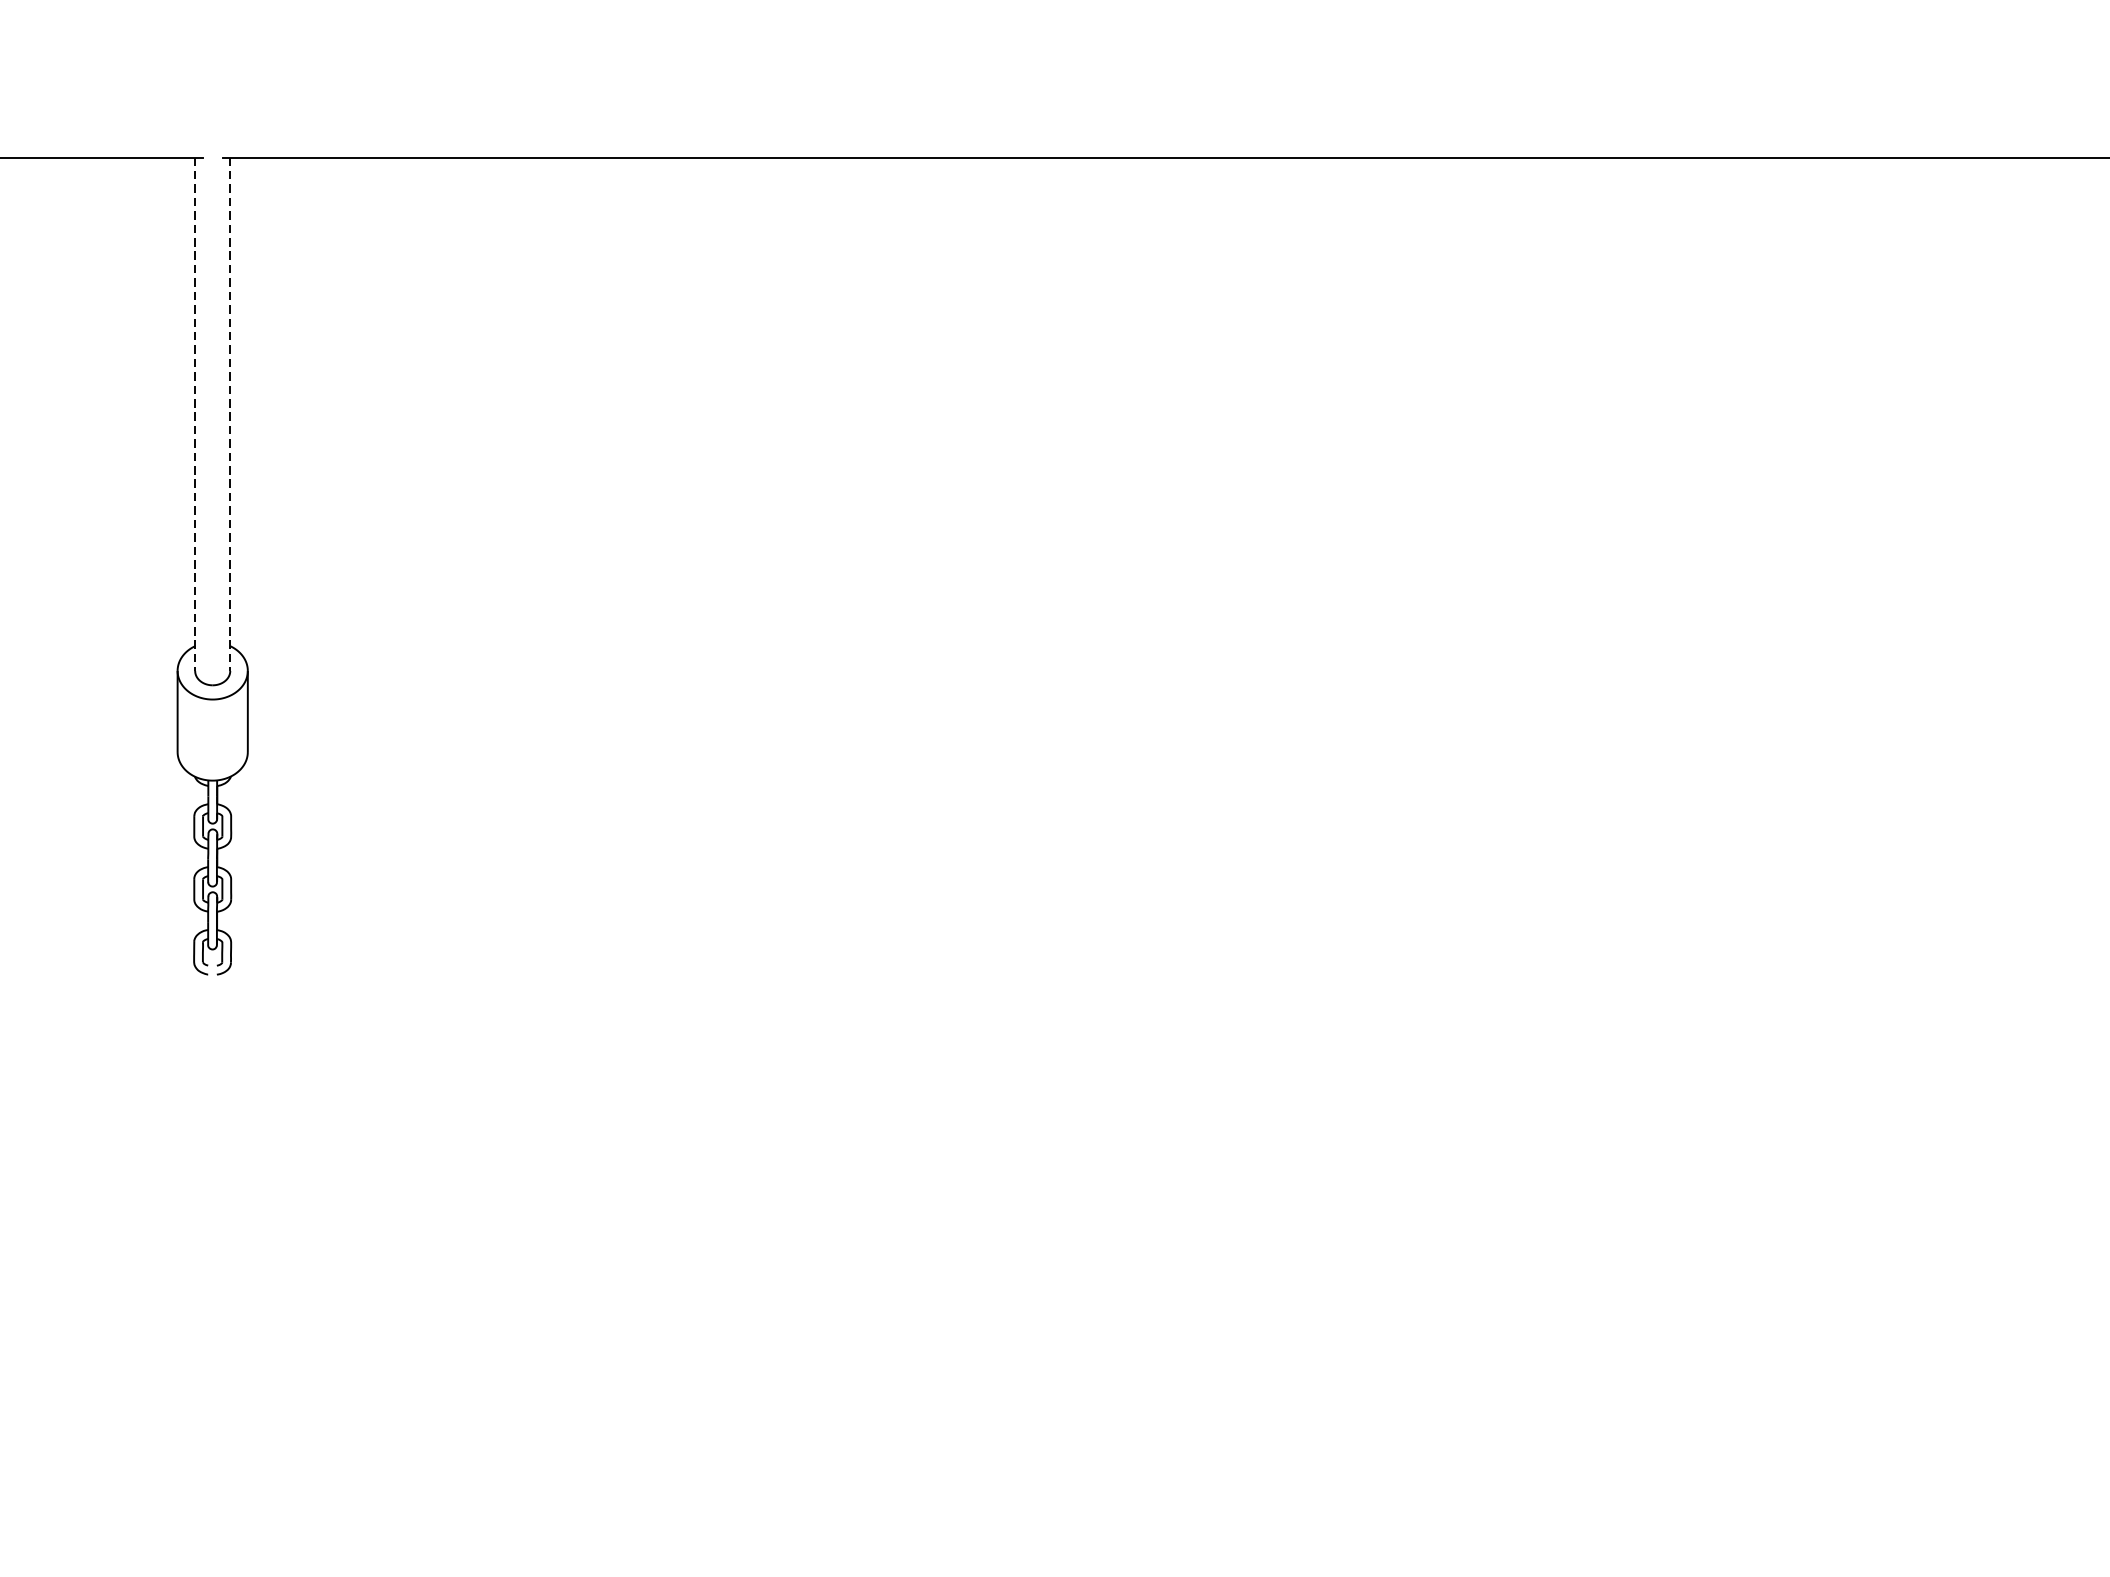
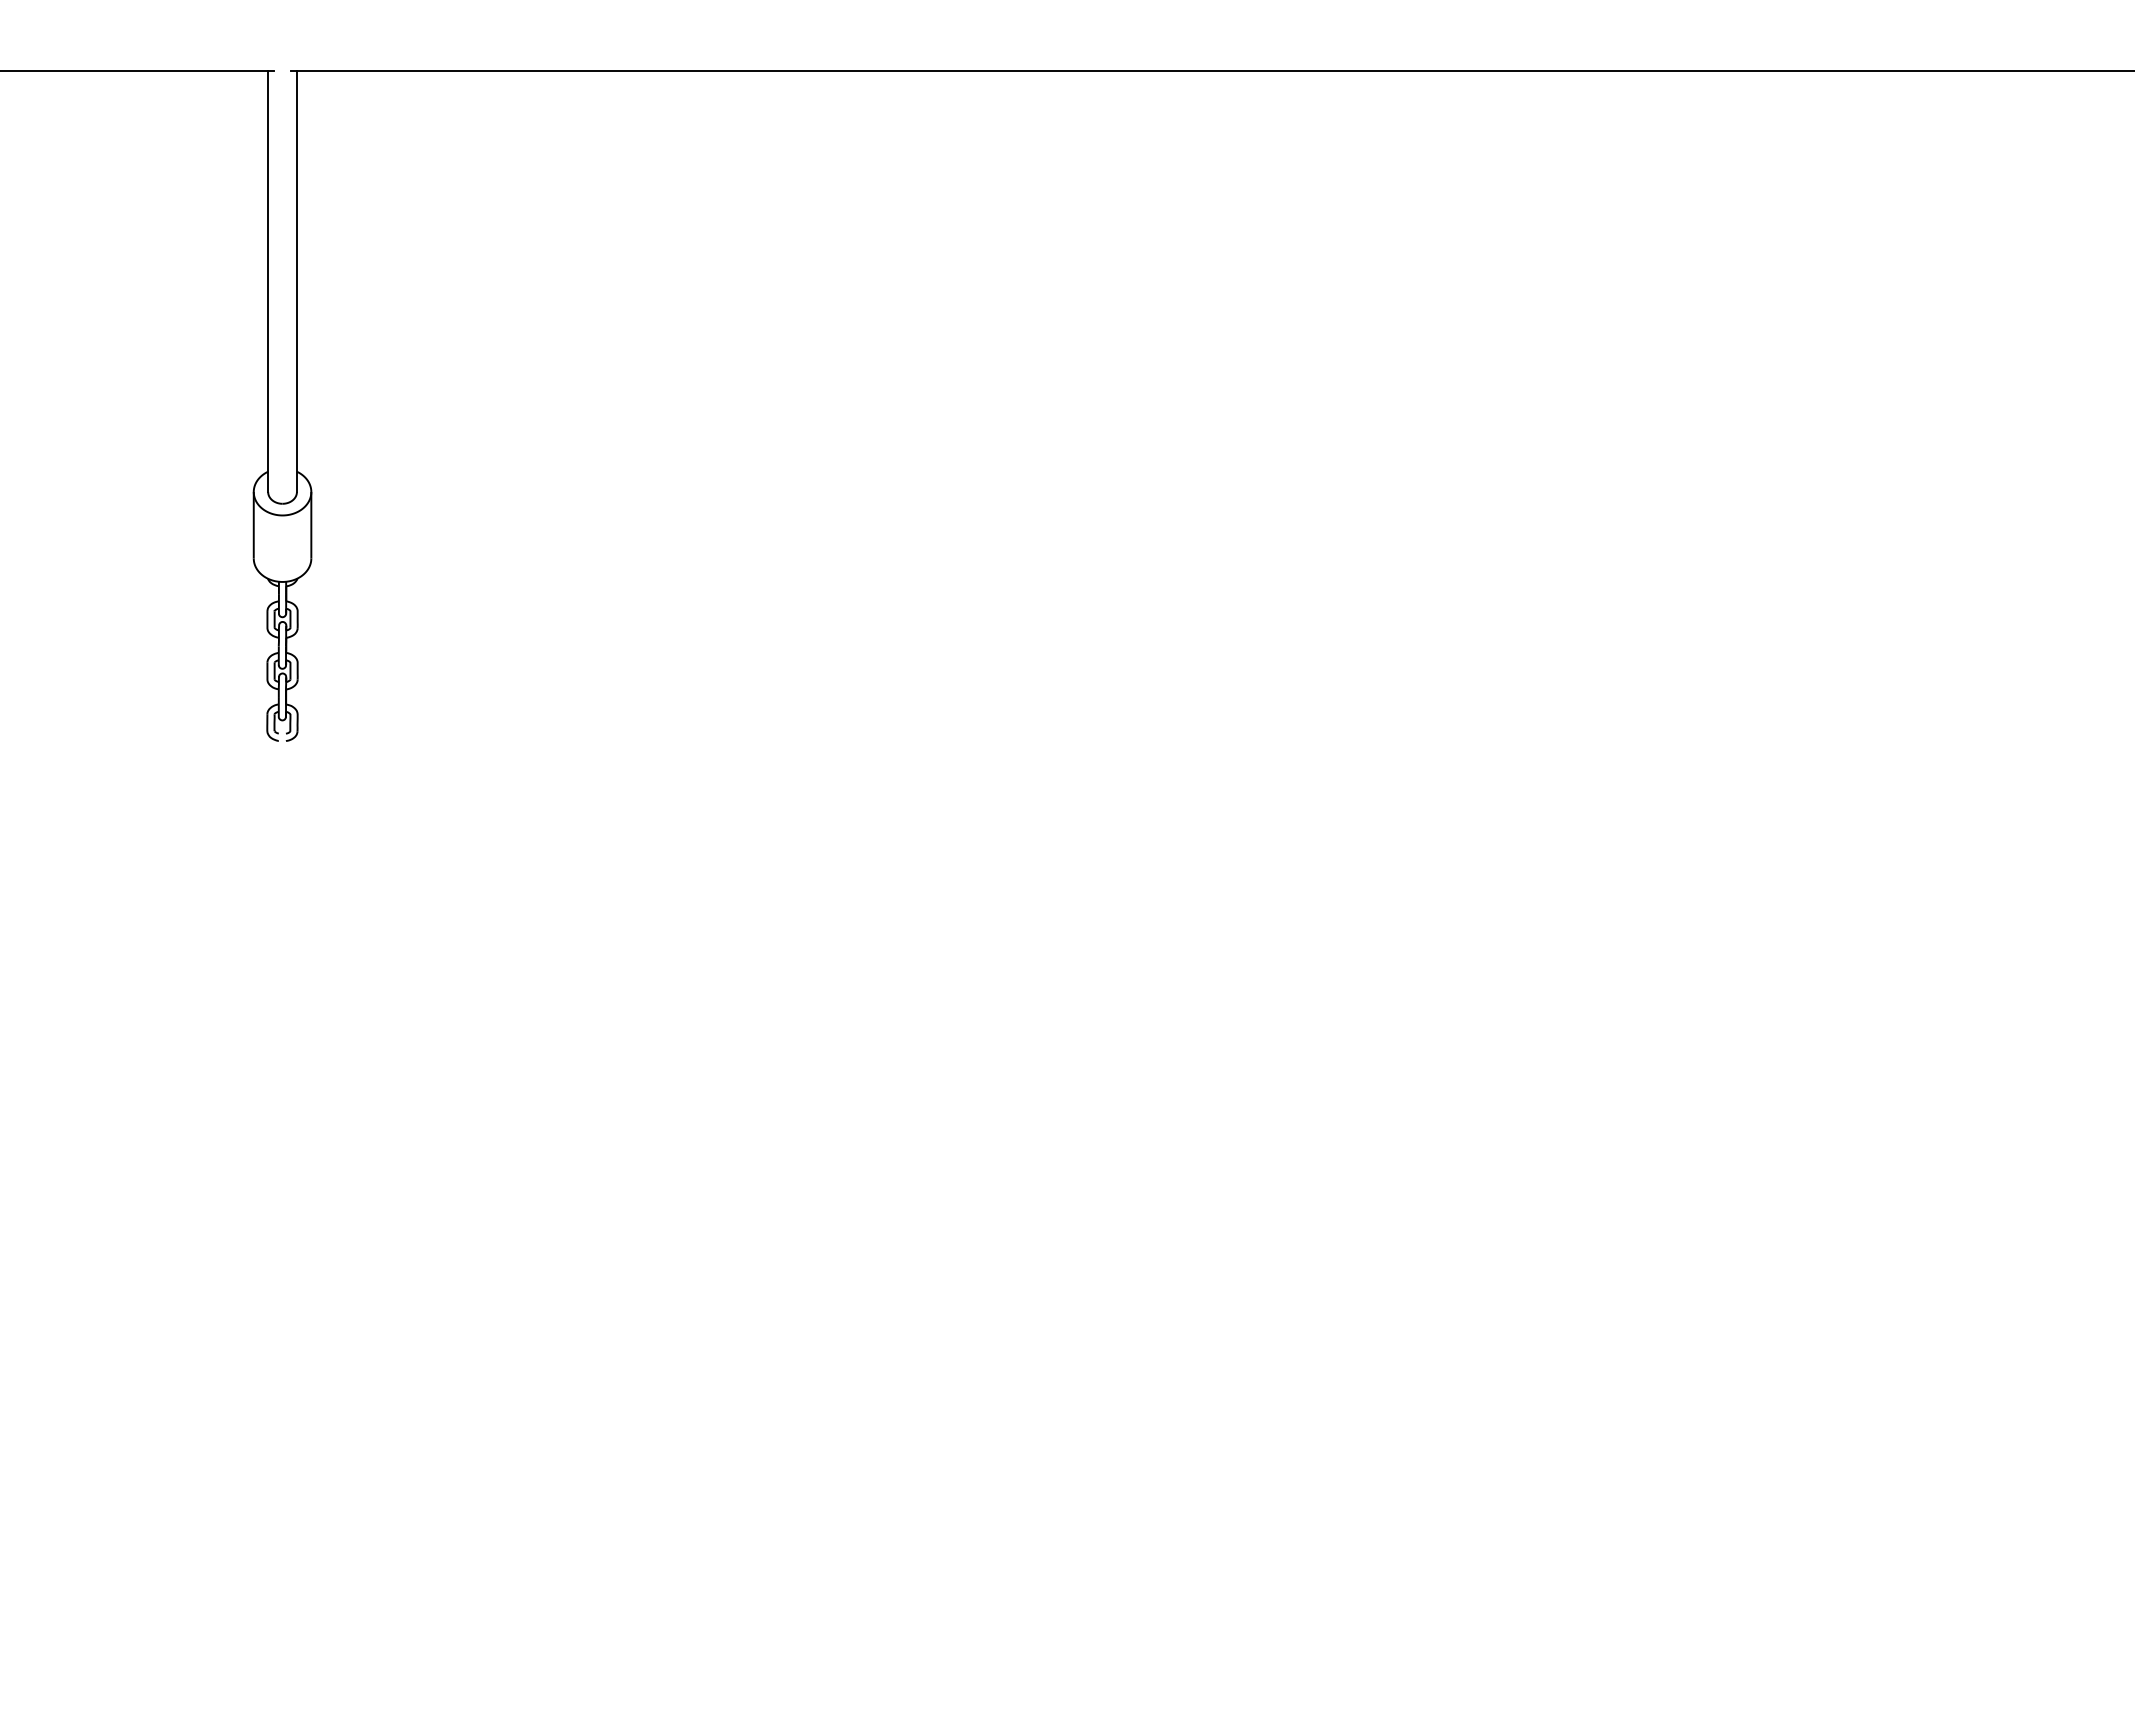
line: (195, 415) -> (268, 282), dashed -> solid
line: (229, 415) -> (296, 282), dashed -> solid

